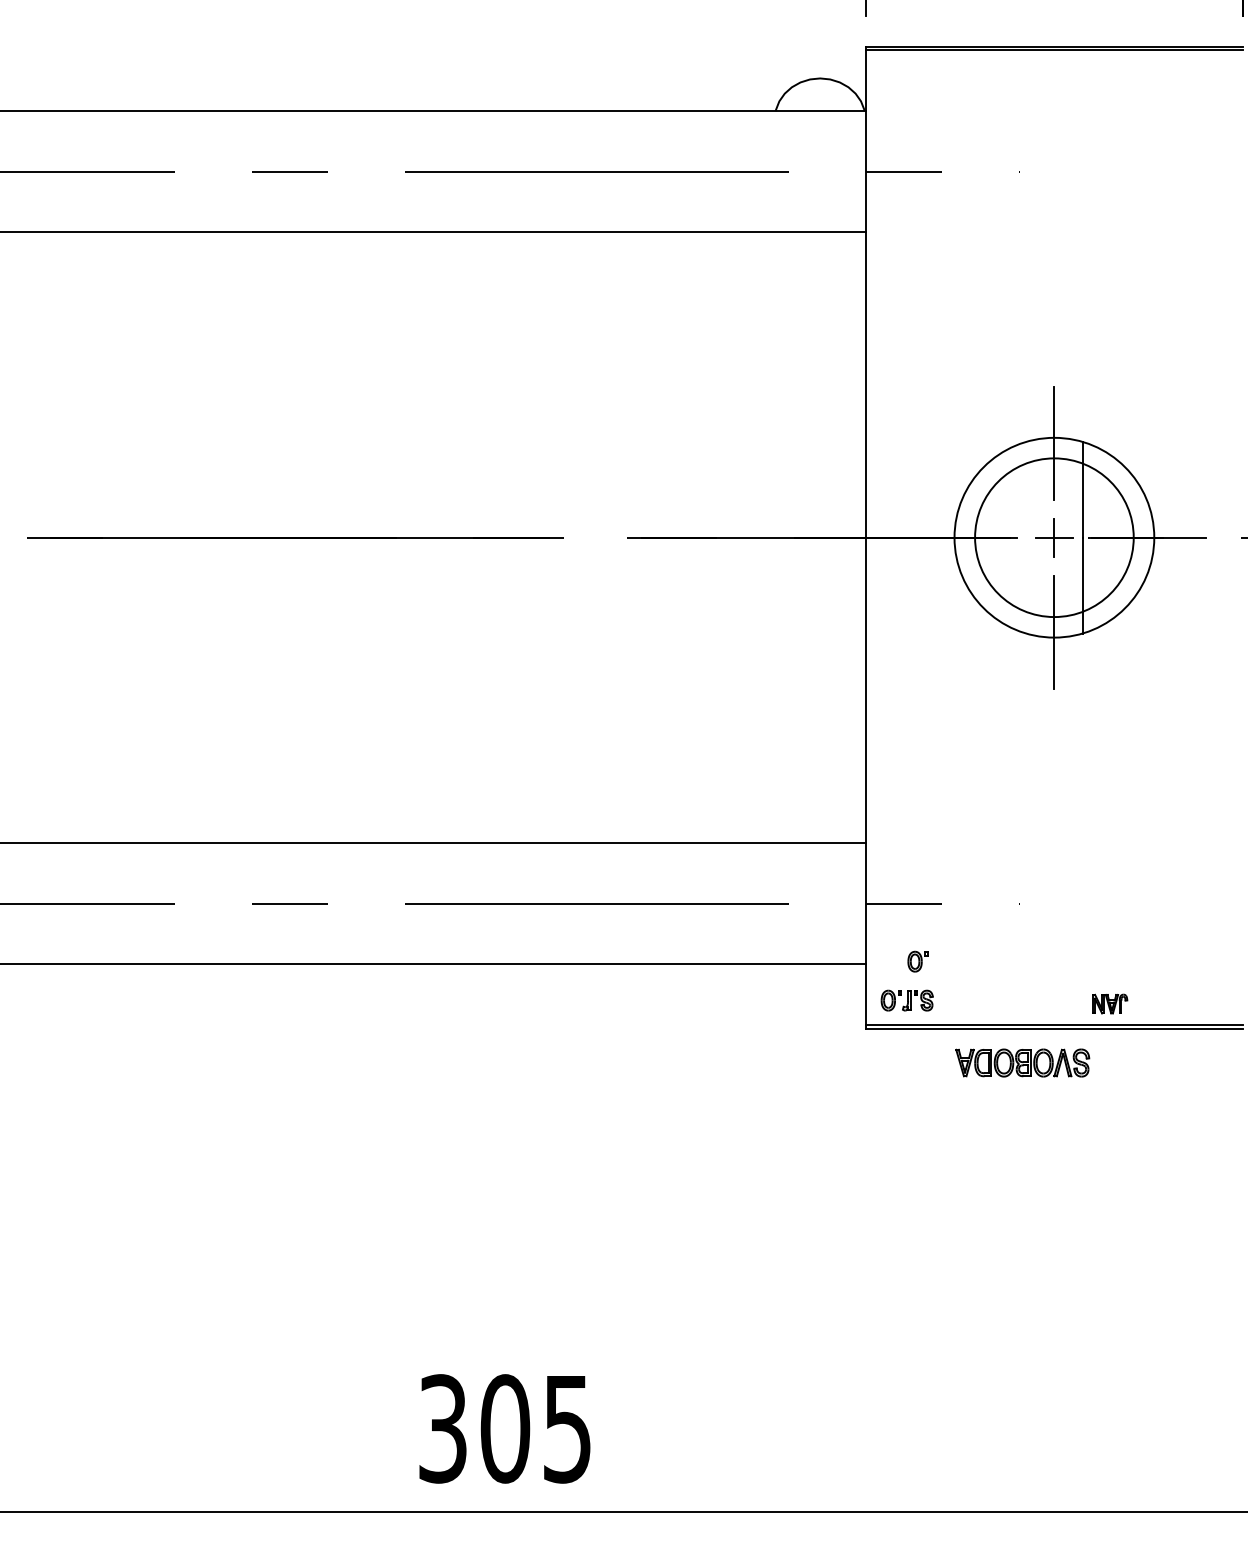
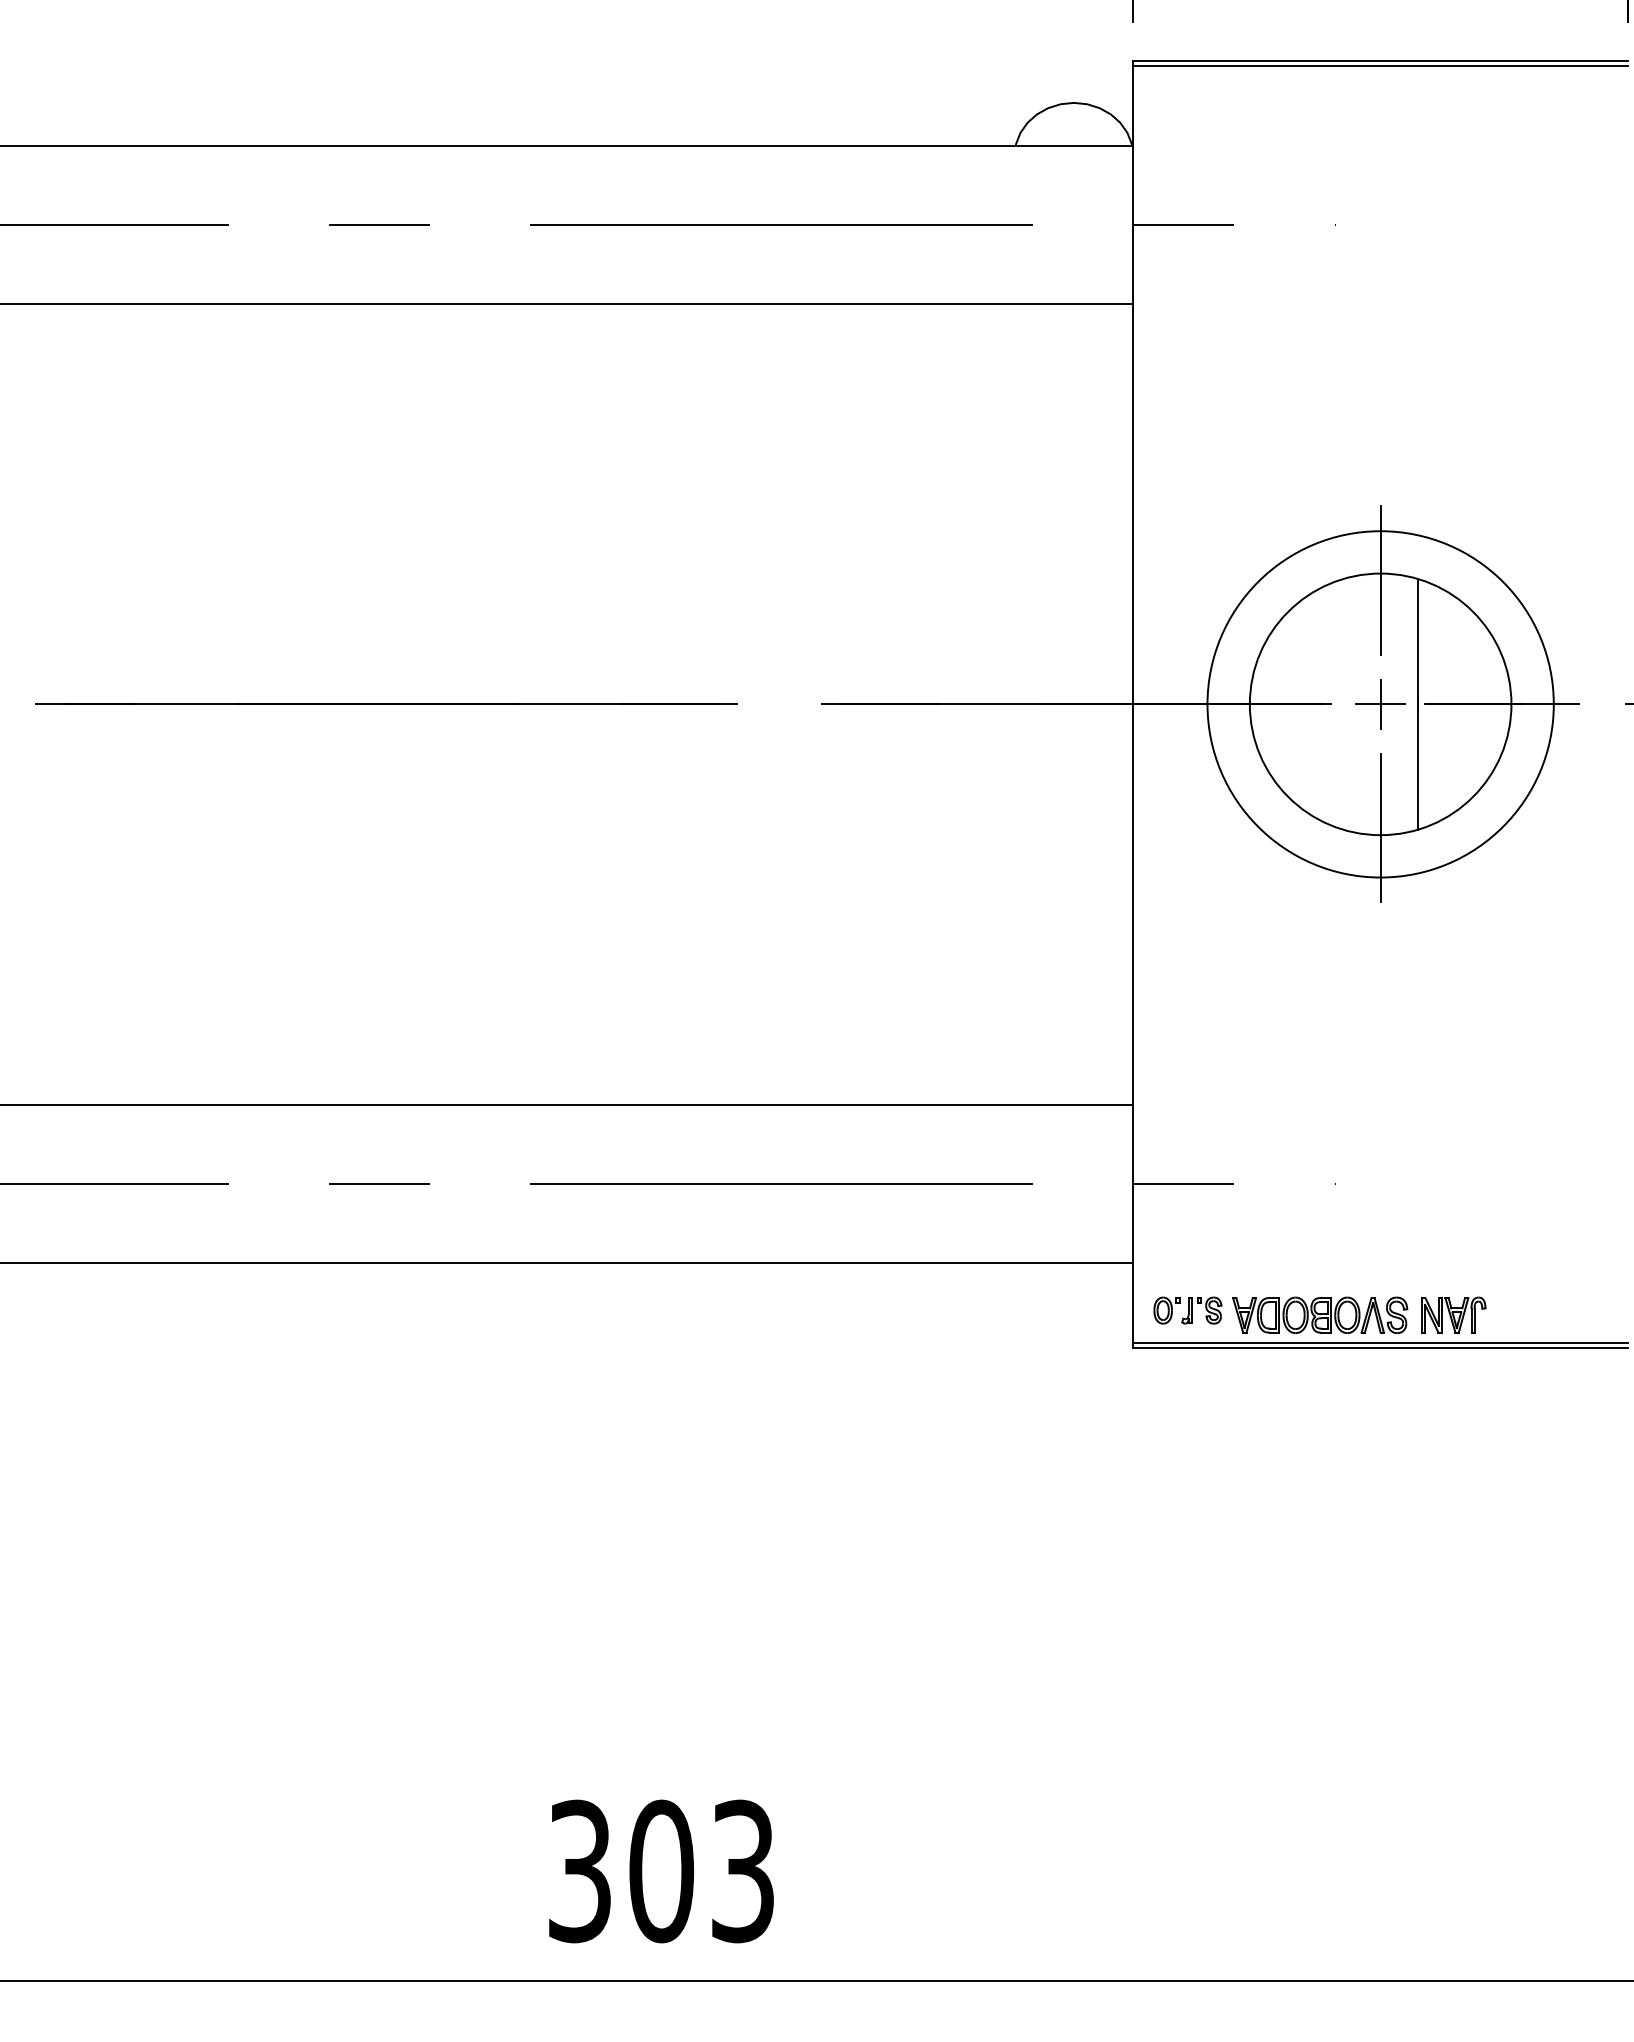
circle: (1054, 537) -> (1380, 704), size x1.67
part: (917, 961) -> (1201, 1259), removed
part: (1110, 1003) -> (1453, 1314), size x1.43
part: (1022, 1062) -> (1320, 1314), moved
text: (567, 1428) -> (742, 1870), 305 -> 303

